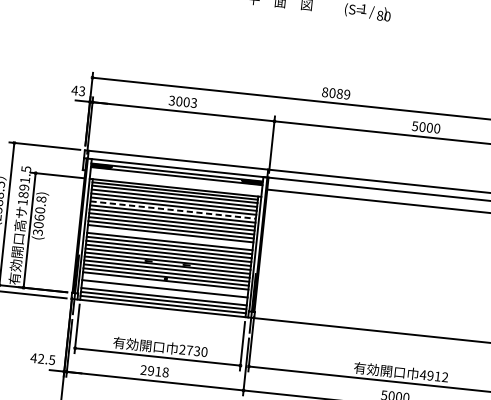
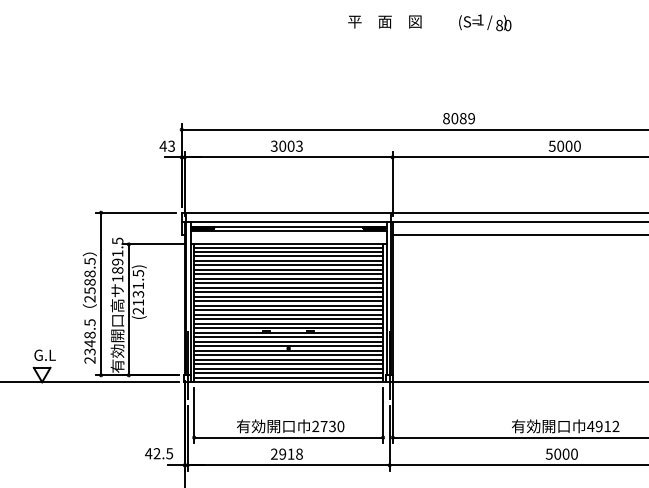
line: (173, 209) -> (289, 269), dashed -> solid
text: (39, 215) -> (138, 291), (3060.8) -> (2131.5)
line: (170, 237) -> (288, 301), added
line: (165, 285) -> (288, 355), added
line: (164, 292) -> (288, 364), added

